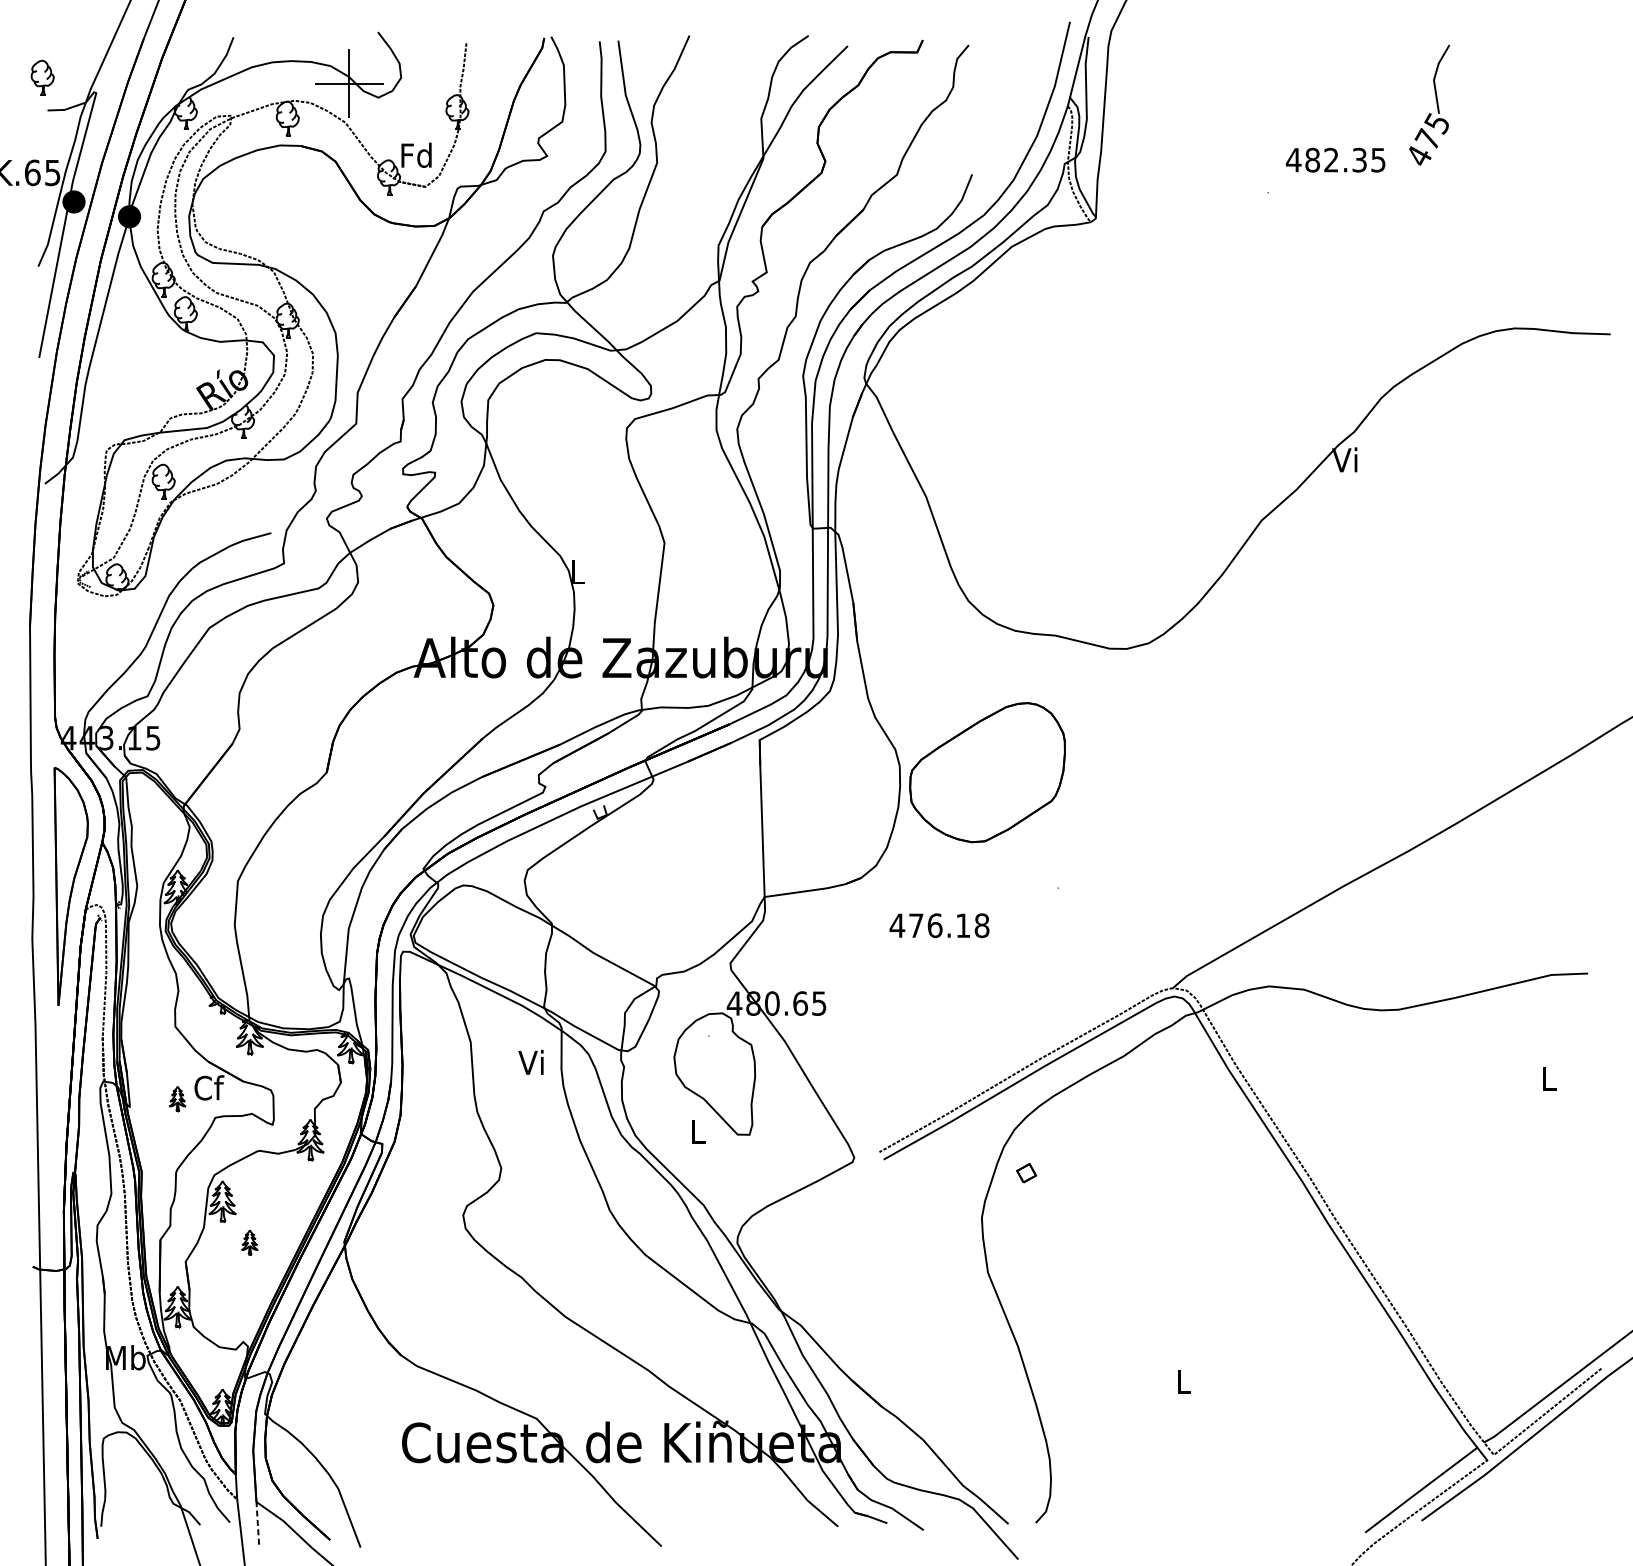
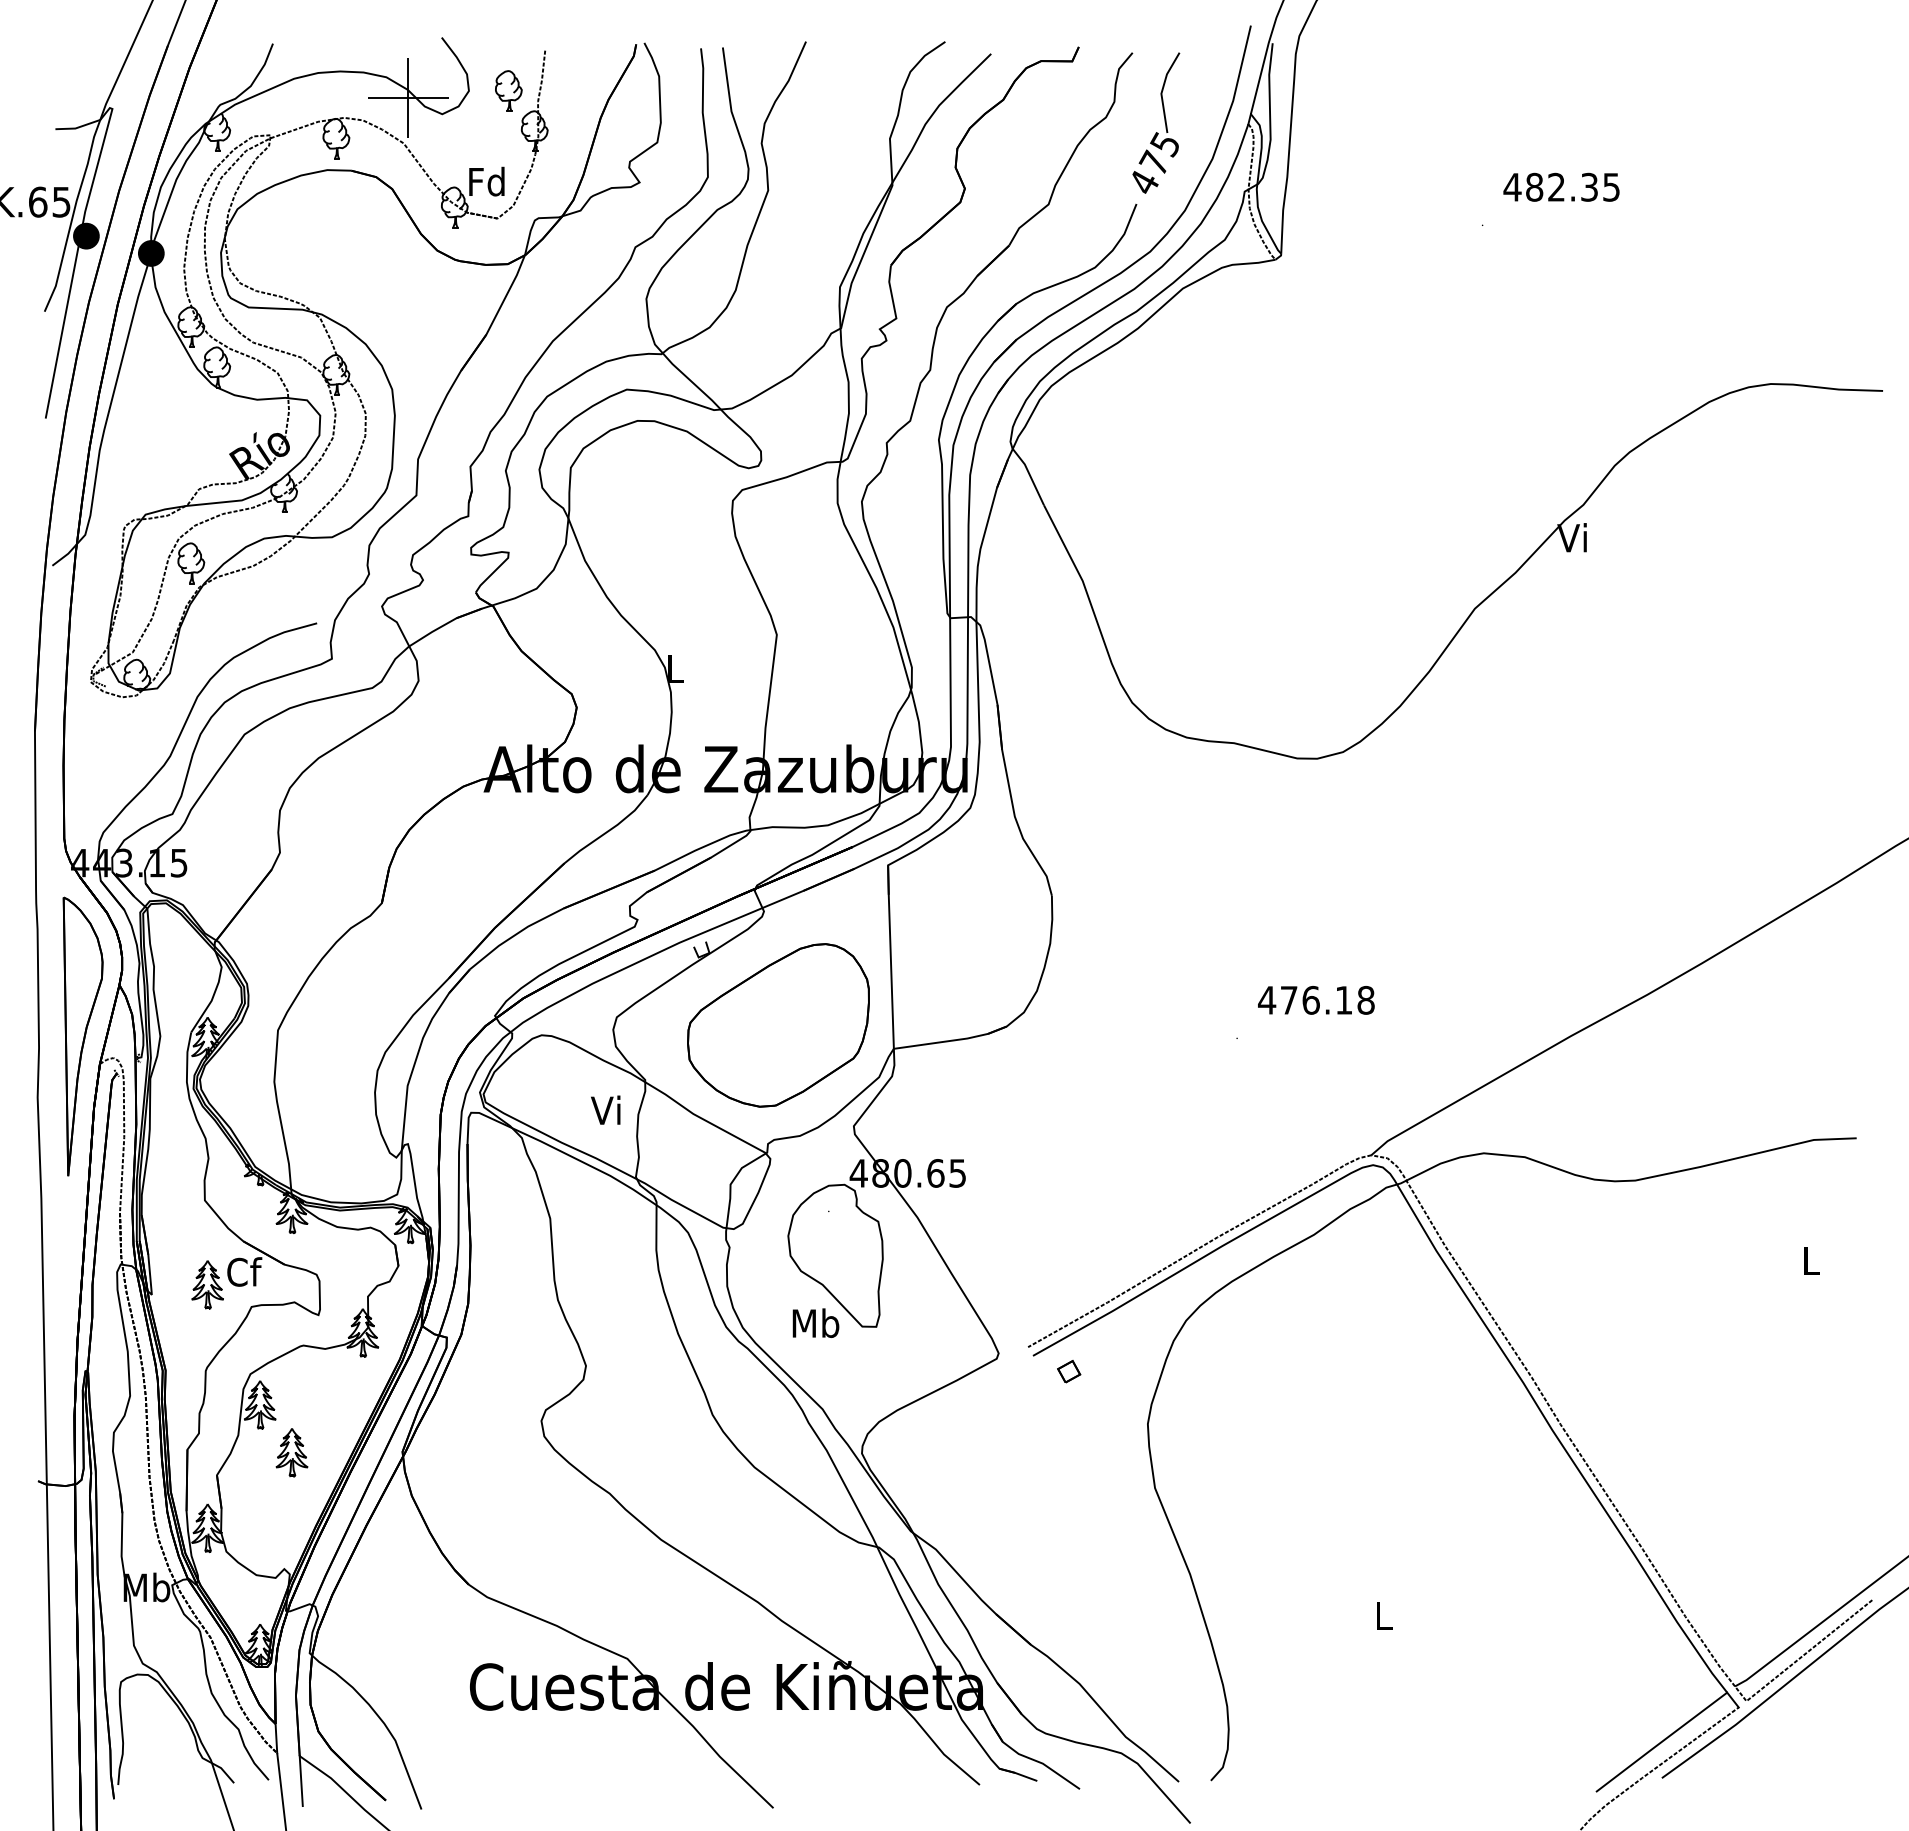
part: (42, 77) -> (508, 90), moved
part: (1436, 104) -> (1164, 122), moved
part: (987, 772) -> (778, 1025), moved
text: (939, 925) -> (1316, 1000), moved
text: (530, 1061) -> (605, 1109), moved
part: (177, 1098) -> (207, 1284), size x1.67
text: (697, 1131) -> (815, 1323), L -> Mb
part: (1026, 1173) -> (1069, 1371), moved
part: (249, 1242) -> (291, 1452), size x1.67
line: (257, 1522) -> (301, 1780), dashed -> solid

